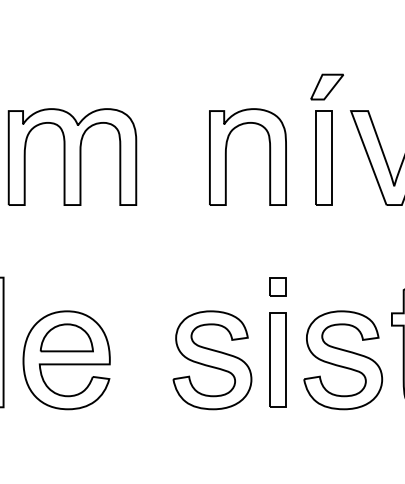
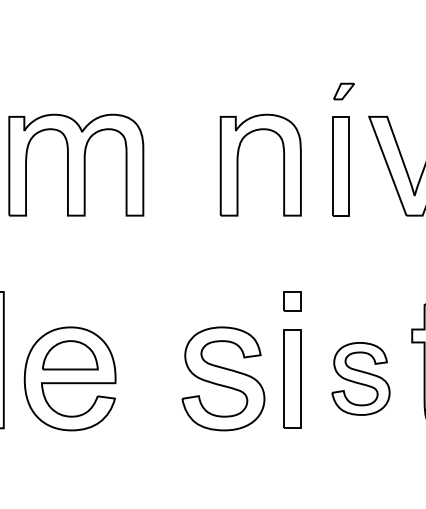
part: (326, 86) -> (343, 91), size x0.6
part: (342, 359) -> (360, 378), size x0.7

